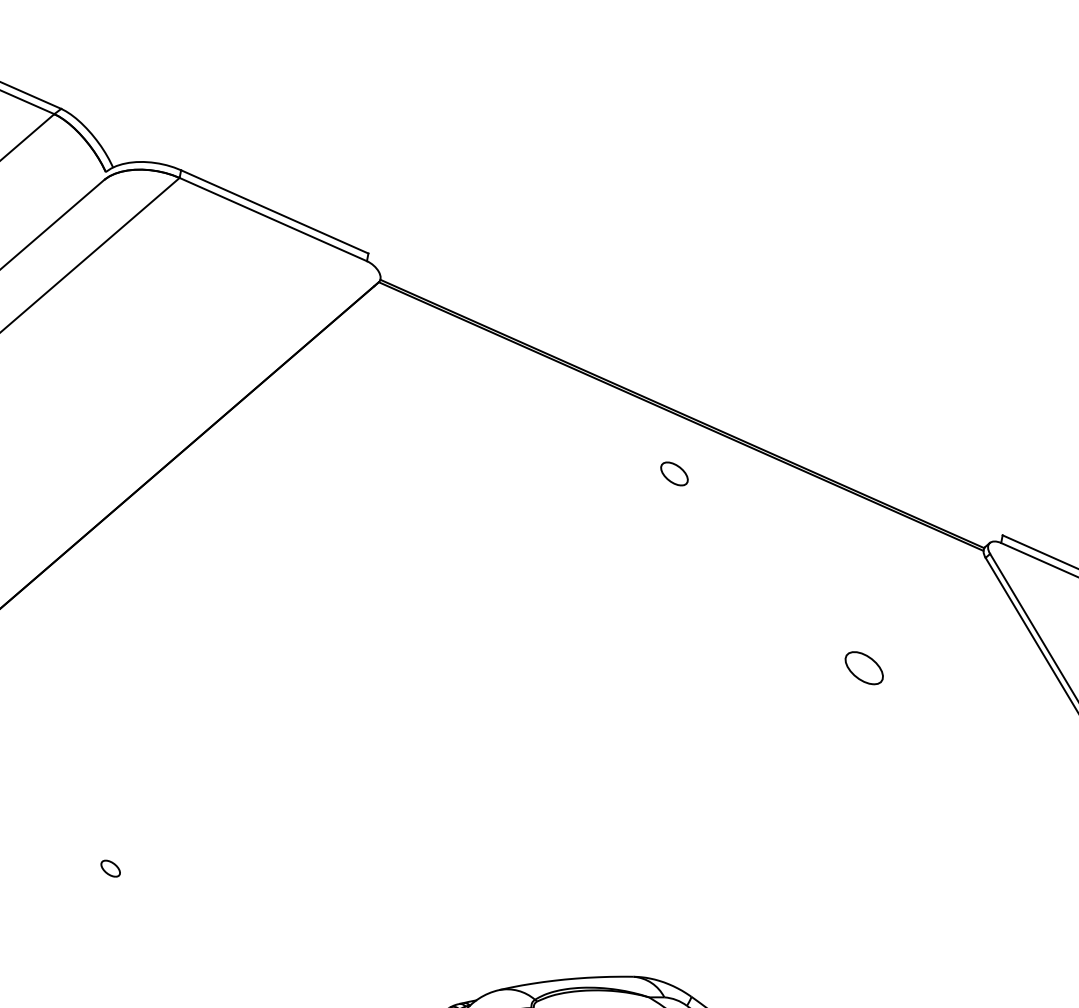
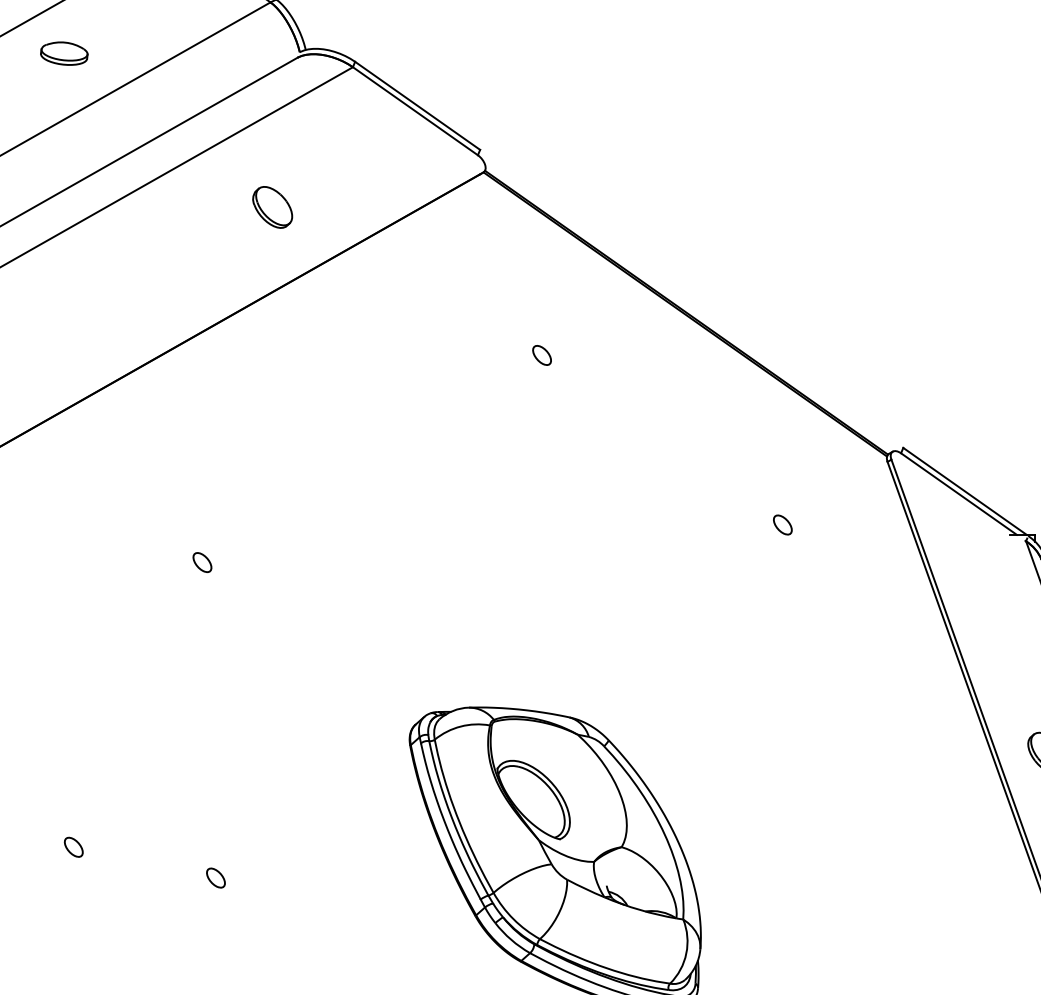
part: (110, 383) -> (272, 207), added
part: (673, 474) -> (541, 355), moved
part: (863, 667) -> (782, 524), size x0.71
part: (110, 868) -> (202, 562), size x1.43

